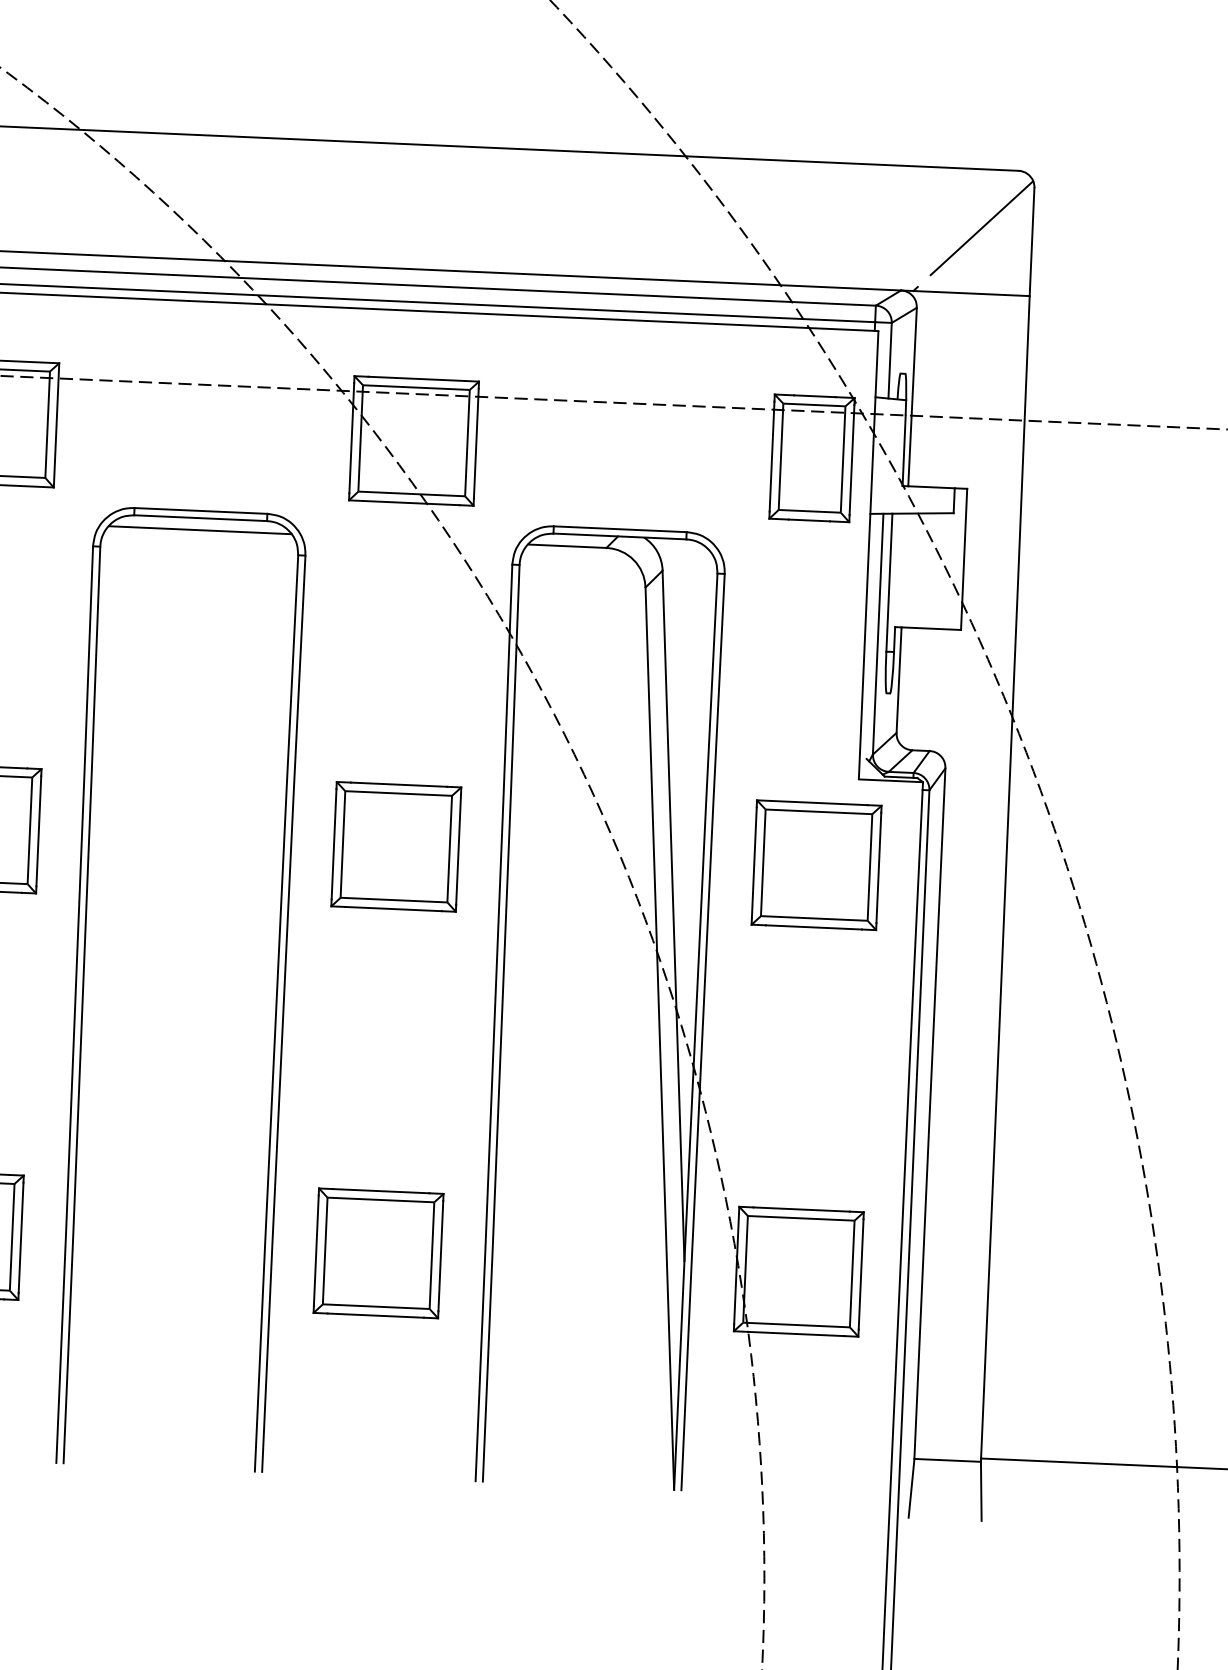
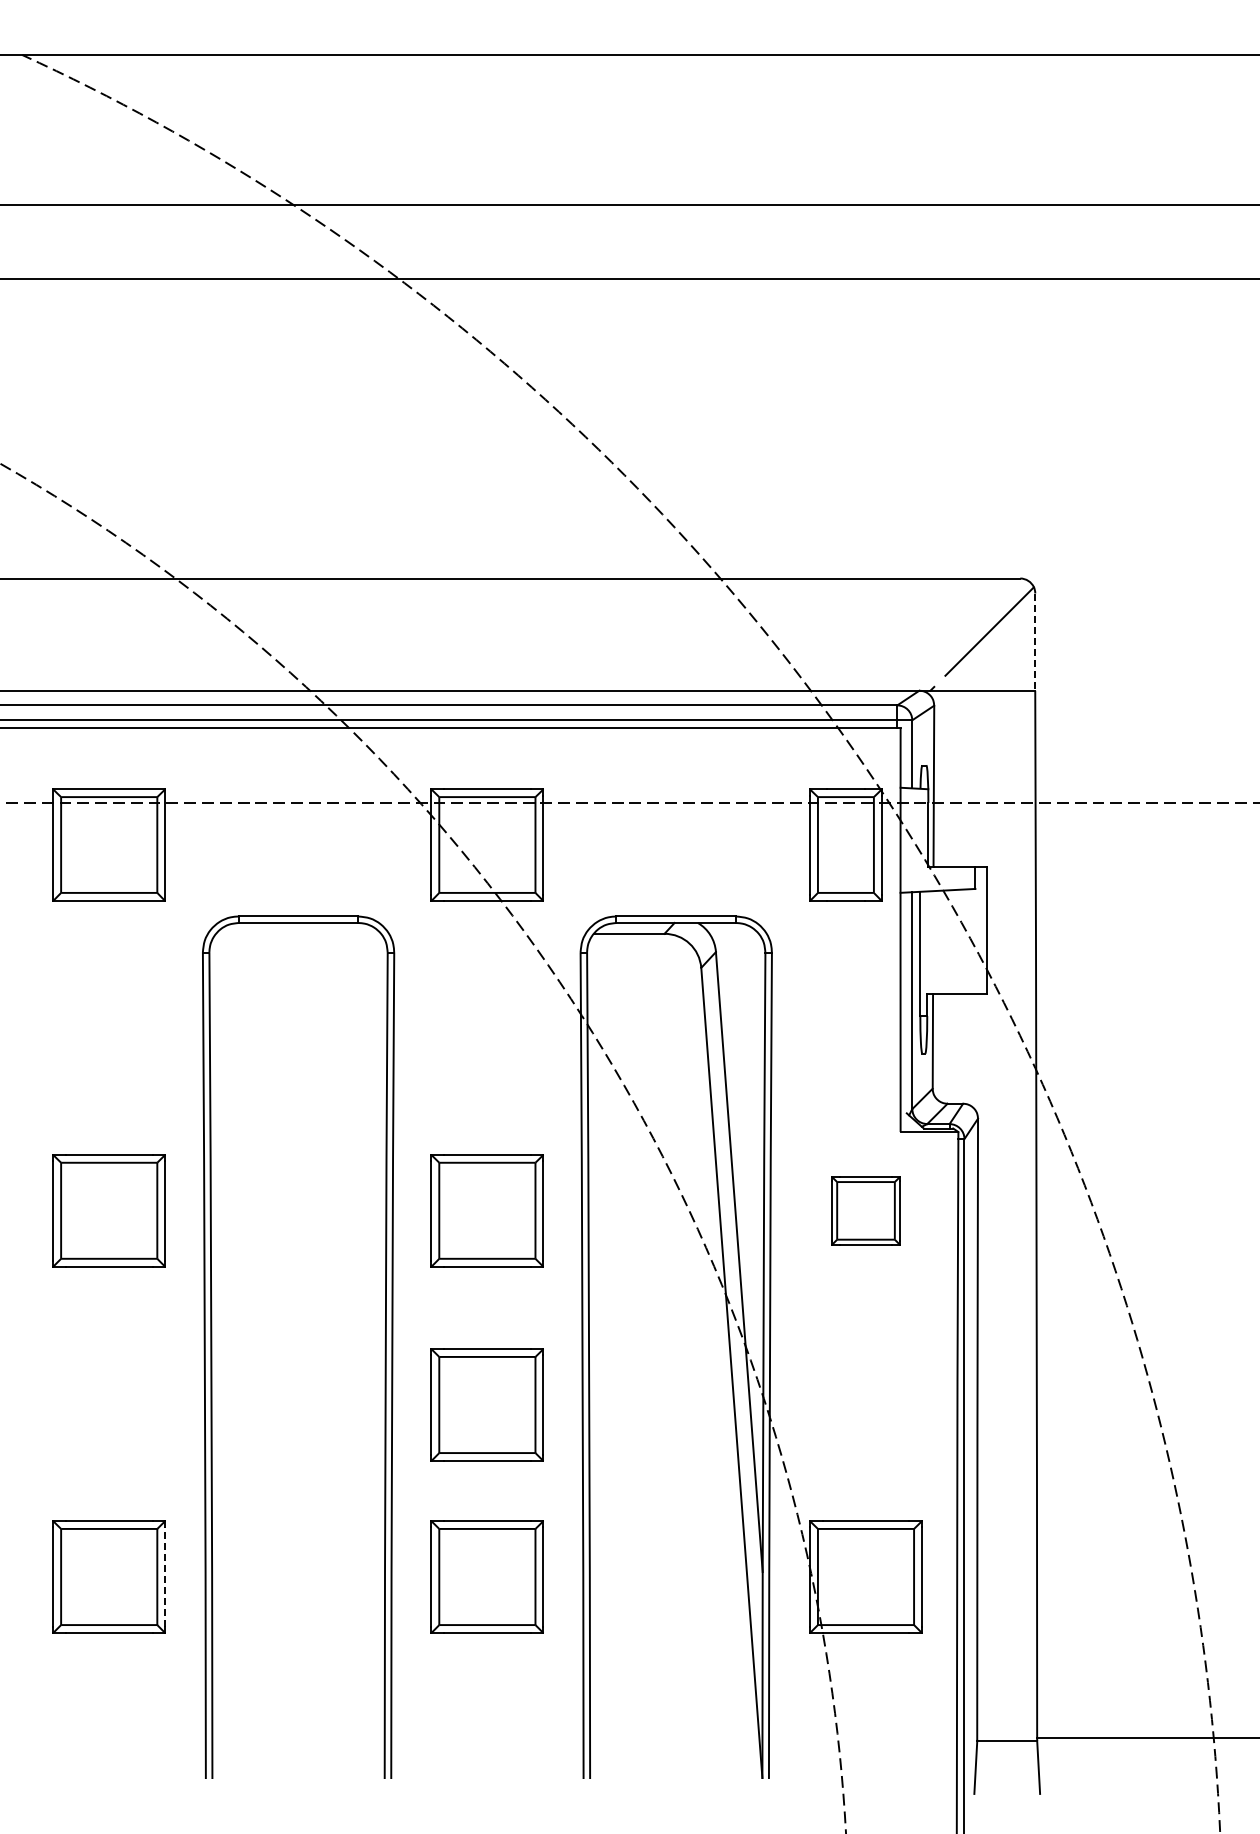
line: (1032, 242) -> (1035, 642), solid -> dashed
line: (200, 529) -> (298, 933), removed
part: (816, 864) -> (865, 1210), size x0.6
part: (385, 1061) -> (486, 1404), added
line: (21, 1238) -> (165, 1577), solid -> dashed

